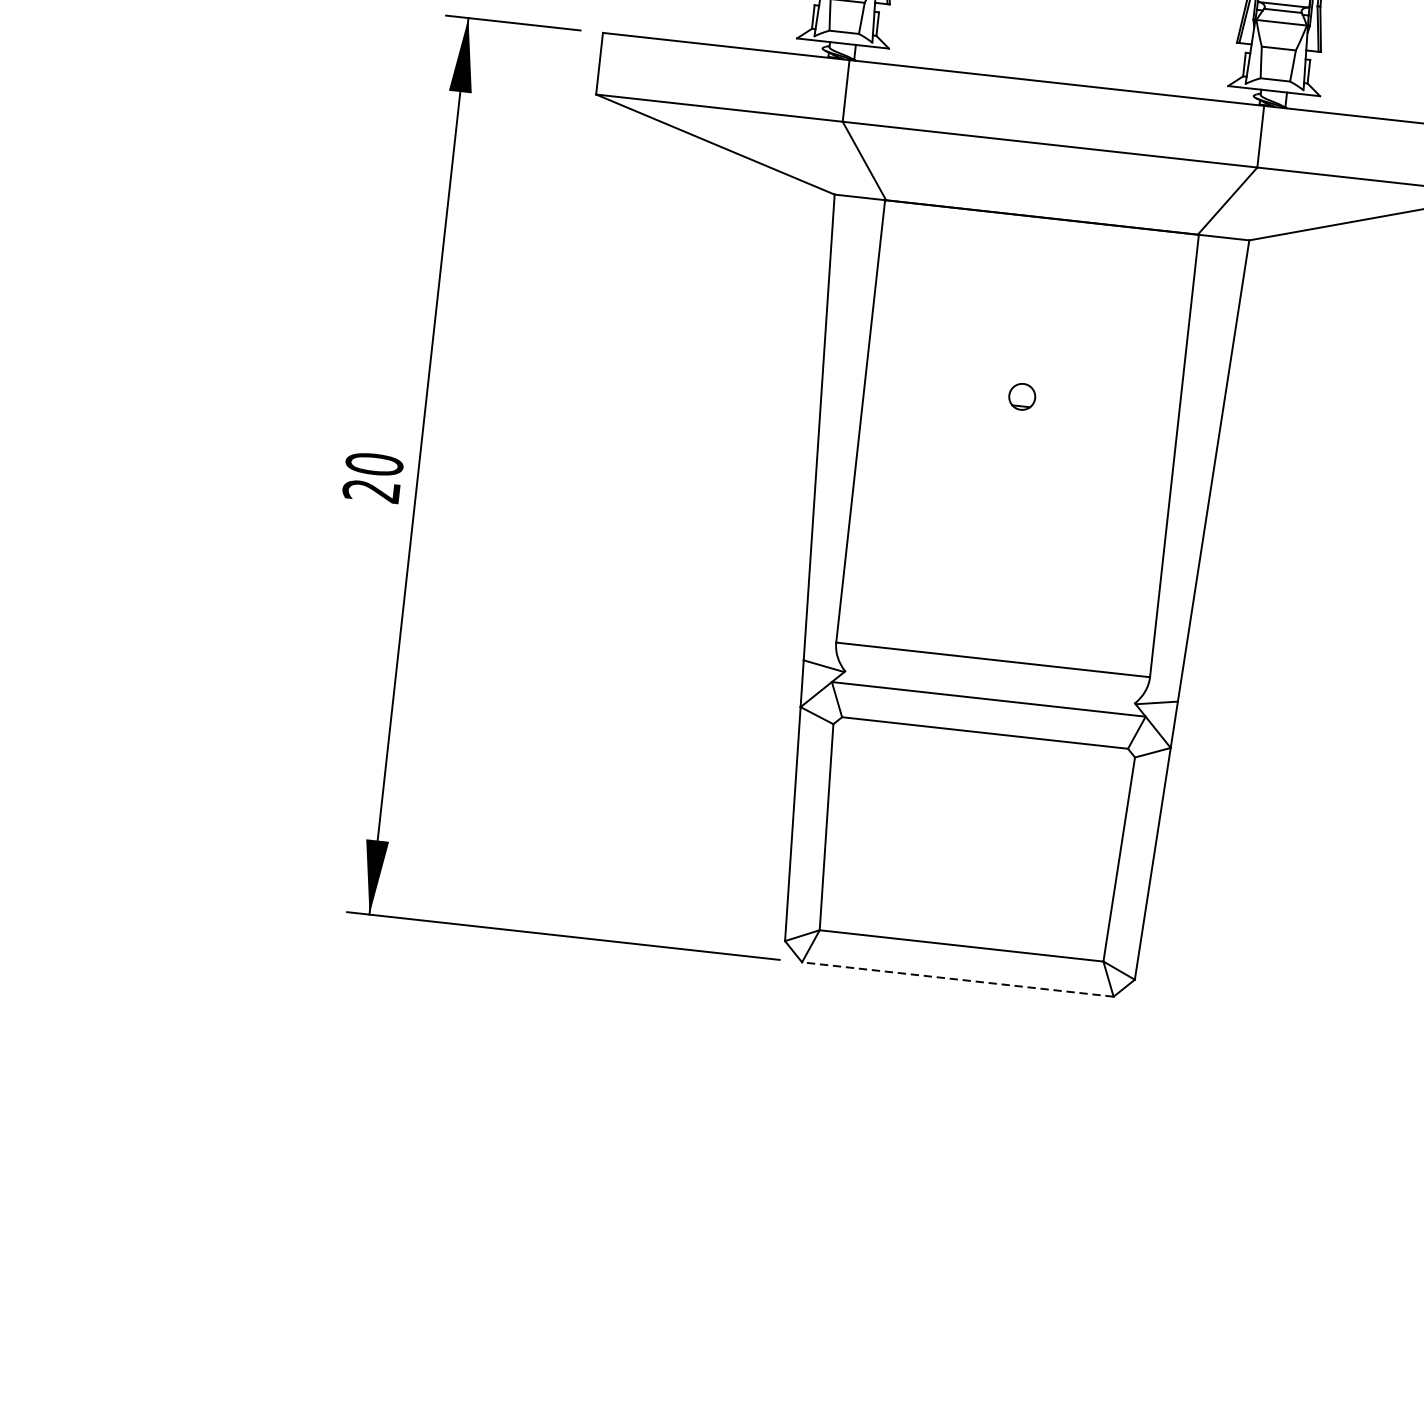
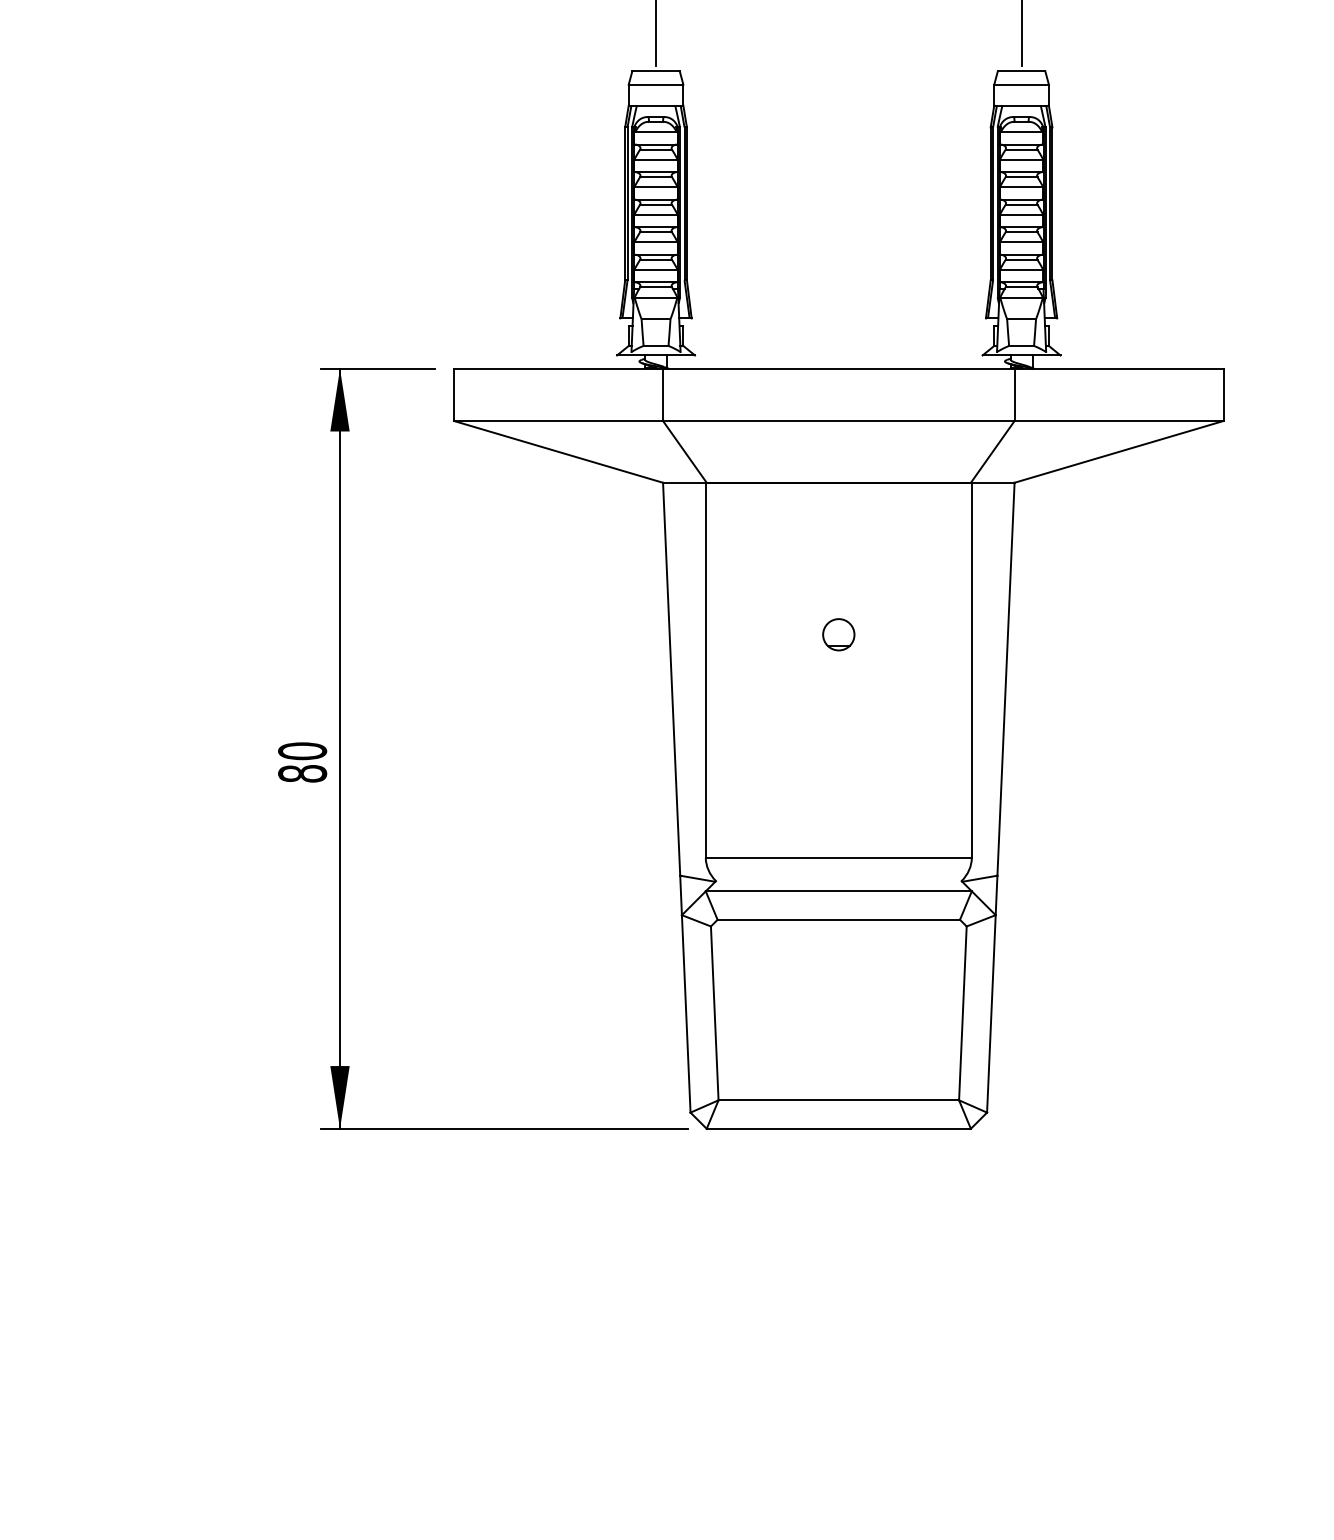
part: (1021, 396) -> (838, 634), size x1.43
text: (371, 490) -> (302, 773), 20 -> 80
line: (957, 979) -> (838, 1128), dashed -> solid

